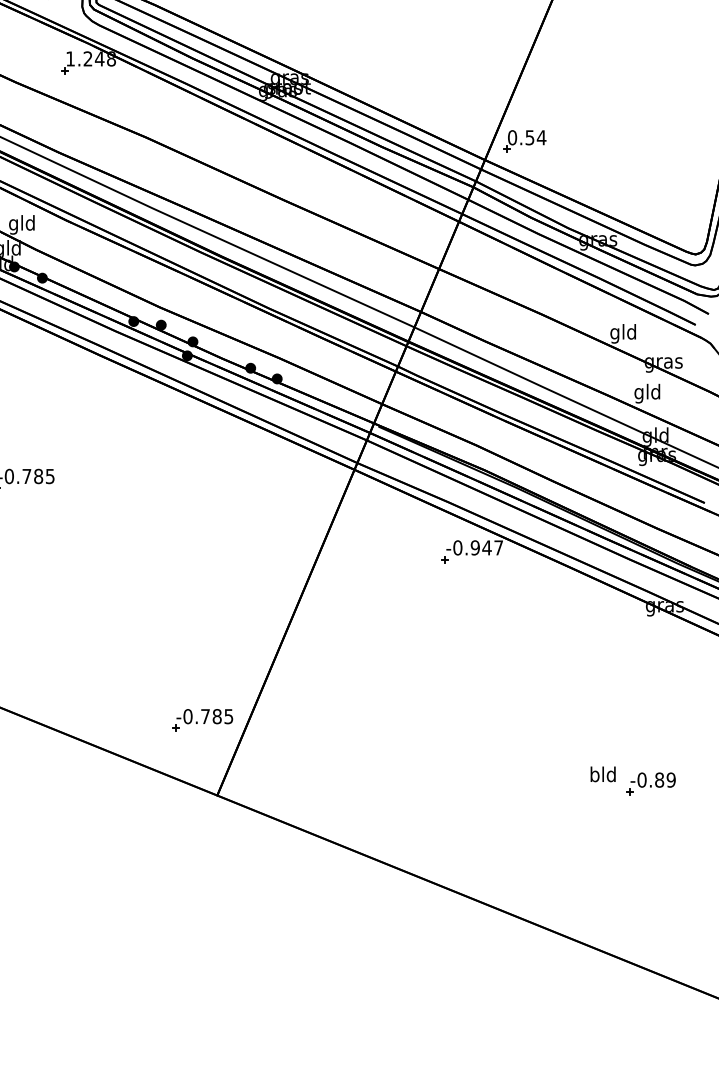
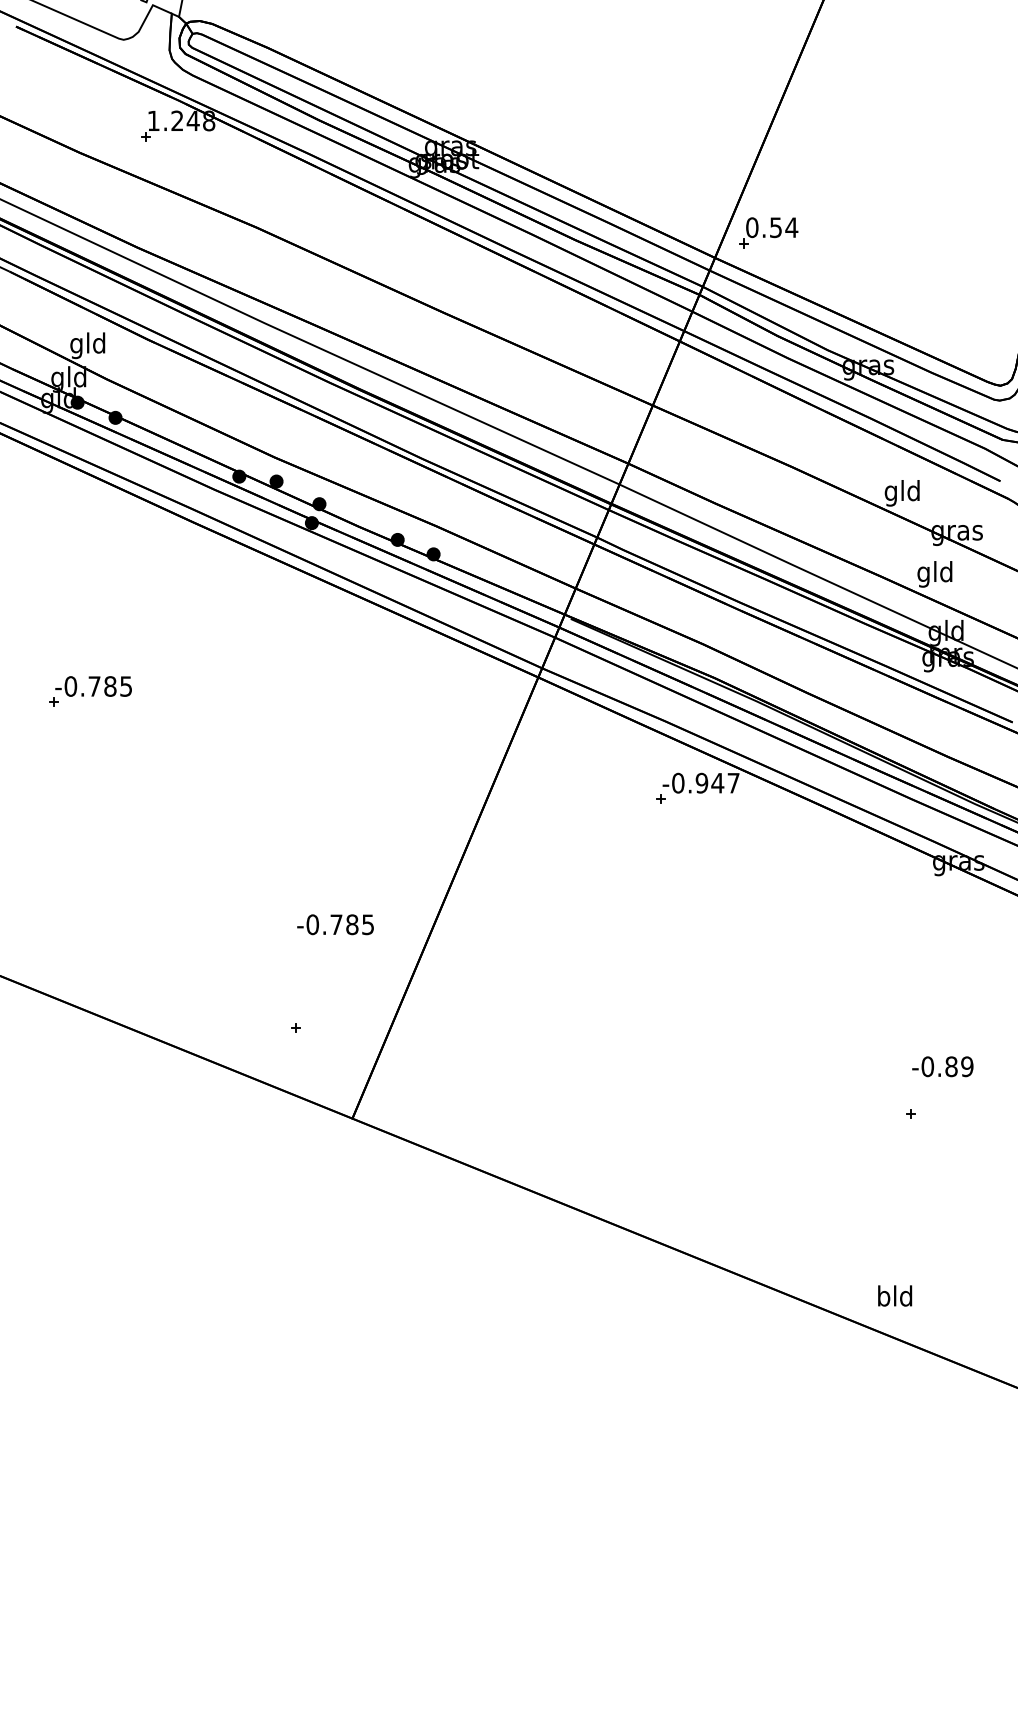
text: (204, 716) -> (335, 924), moved
text: (603, 774) -> (895, 1295), moved
text: (652, 779) -> (942, 1066), moved

